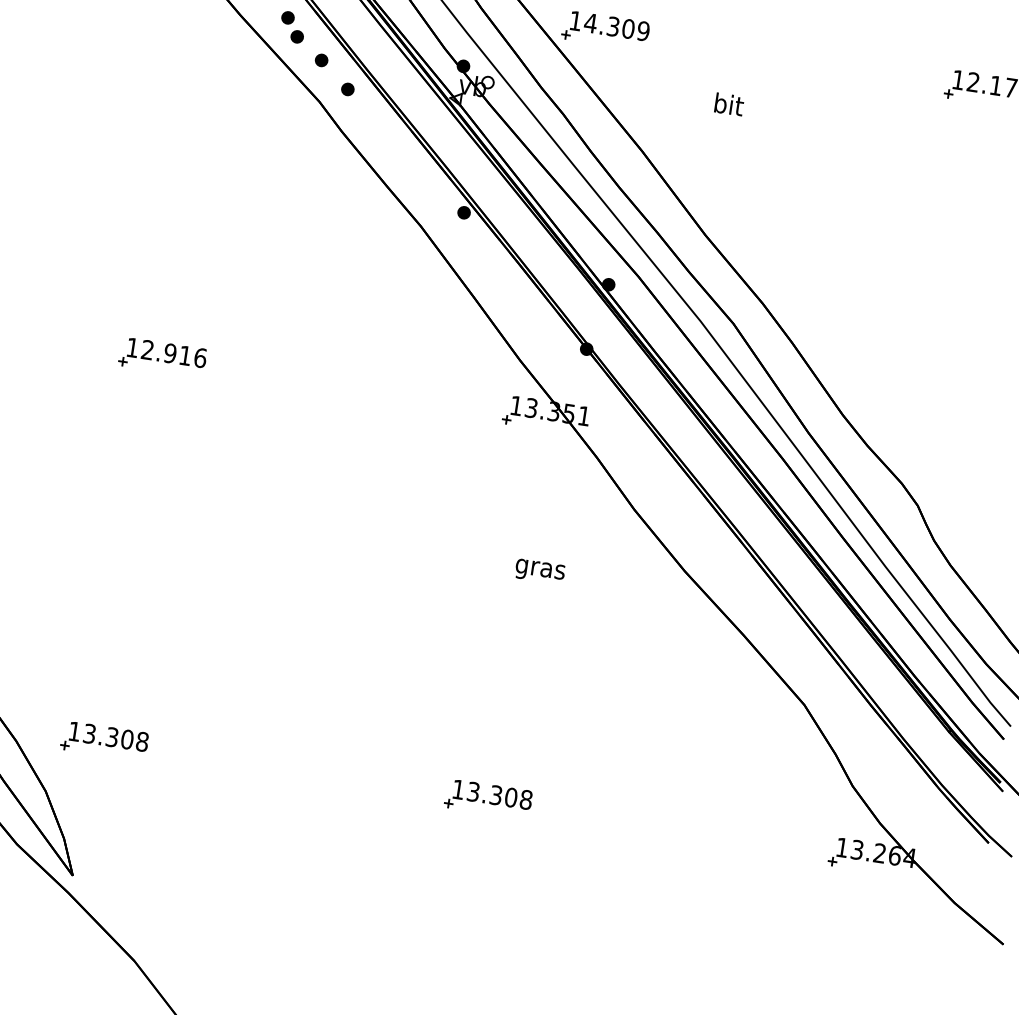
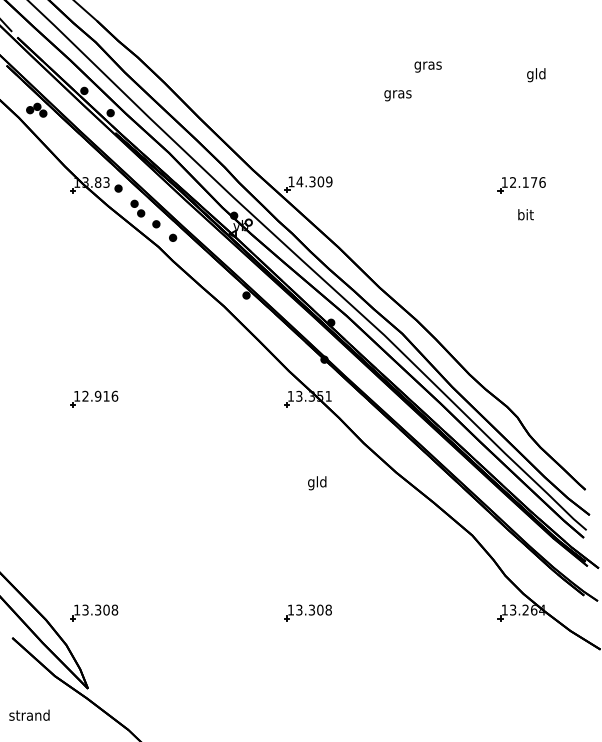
text: (728, 103) -> (525, 214), moved
text: (538, 569) -> (316, 483), gras -> gld

